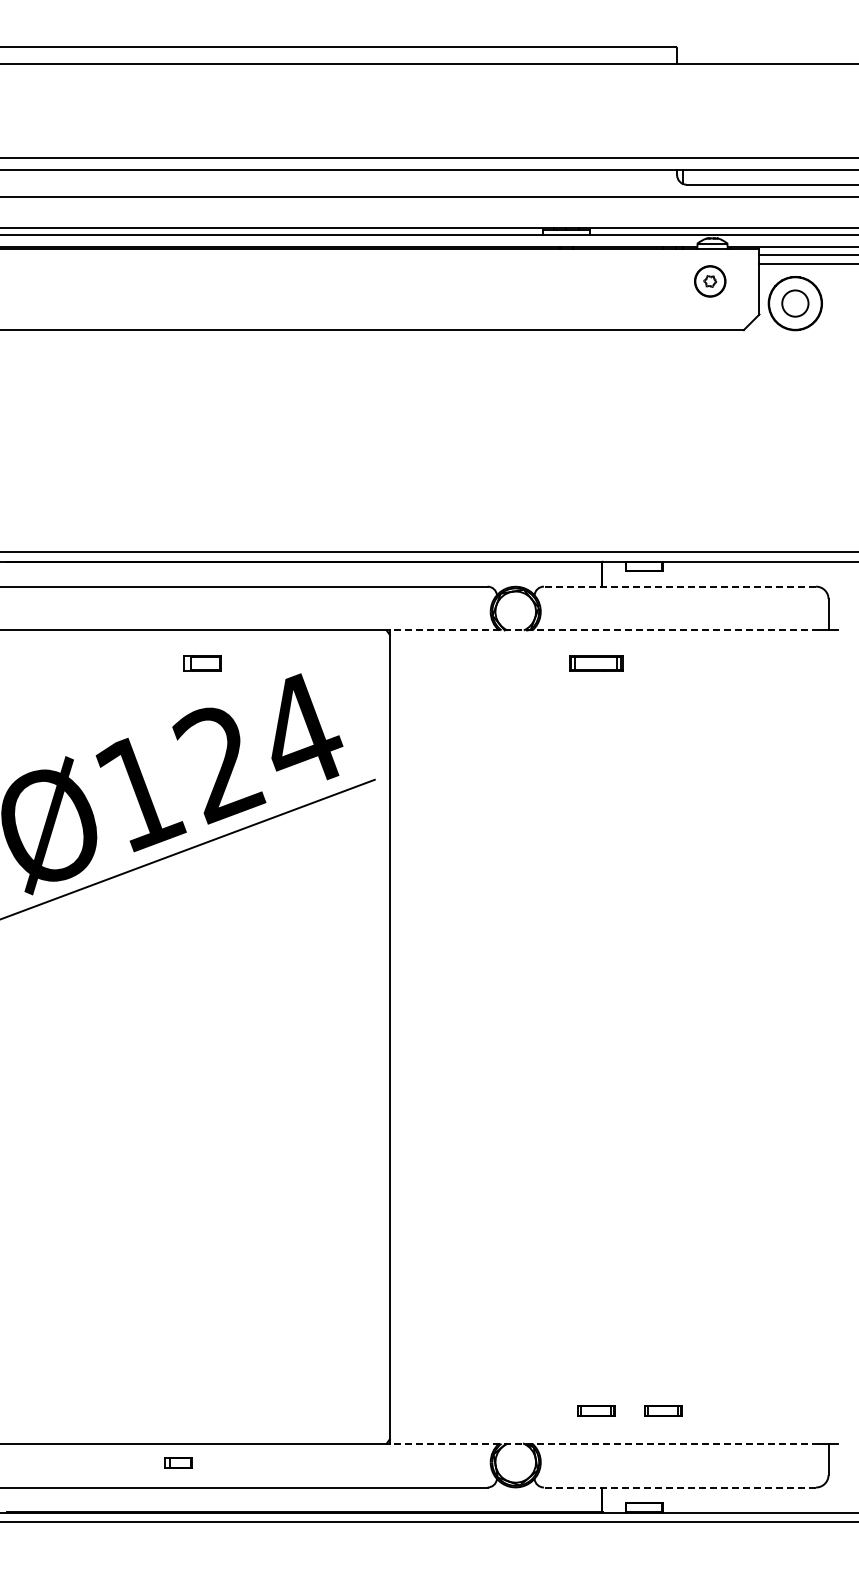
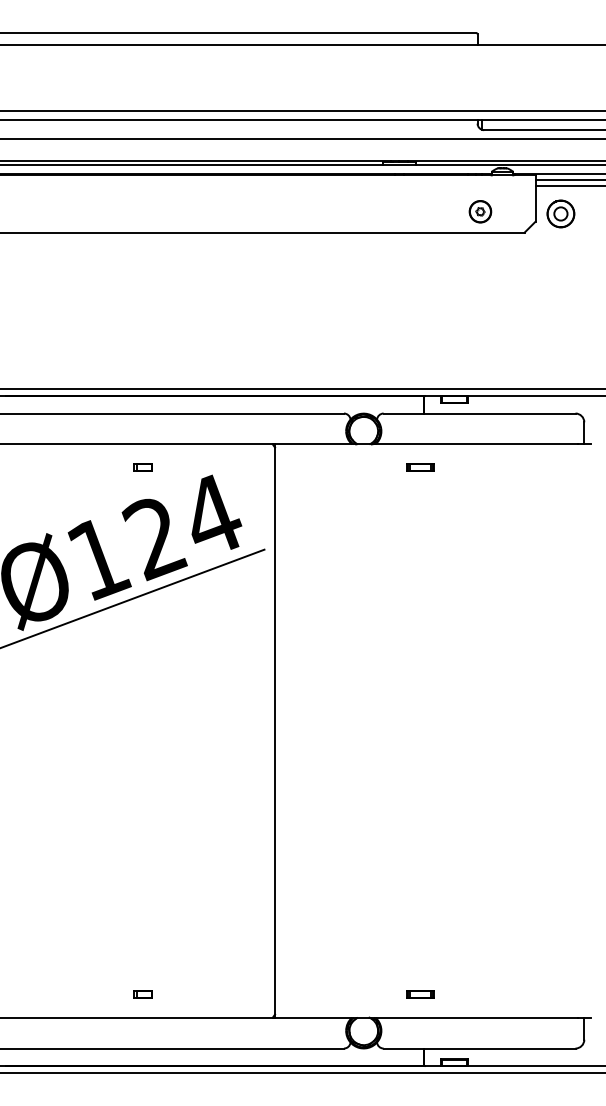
part: (710, 281) -> (480, 211), moved
part: (795, 303) -> (560, 213), size x0.71
line: (679, 586) -> (479, 413), dashed -> solid
line: (604, 630) -> (426, 444), dashed -> solid
part: (202, 662) -> (142, 467), size x0.71
part: (596, 662) -> (420, 467), size x0.71
part: (663, 1410) -> (467, 994), removed
line: (604, 1443) -> (426, 1017), dashed -> solid
part: (178, 1462) -> (142, 994), moved
line: (679, 1487) -> (479, 1048), dashed -> solid

